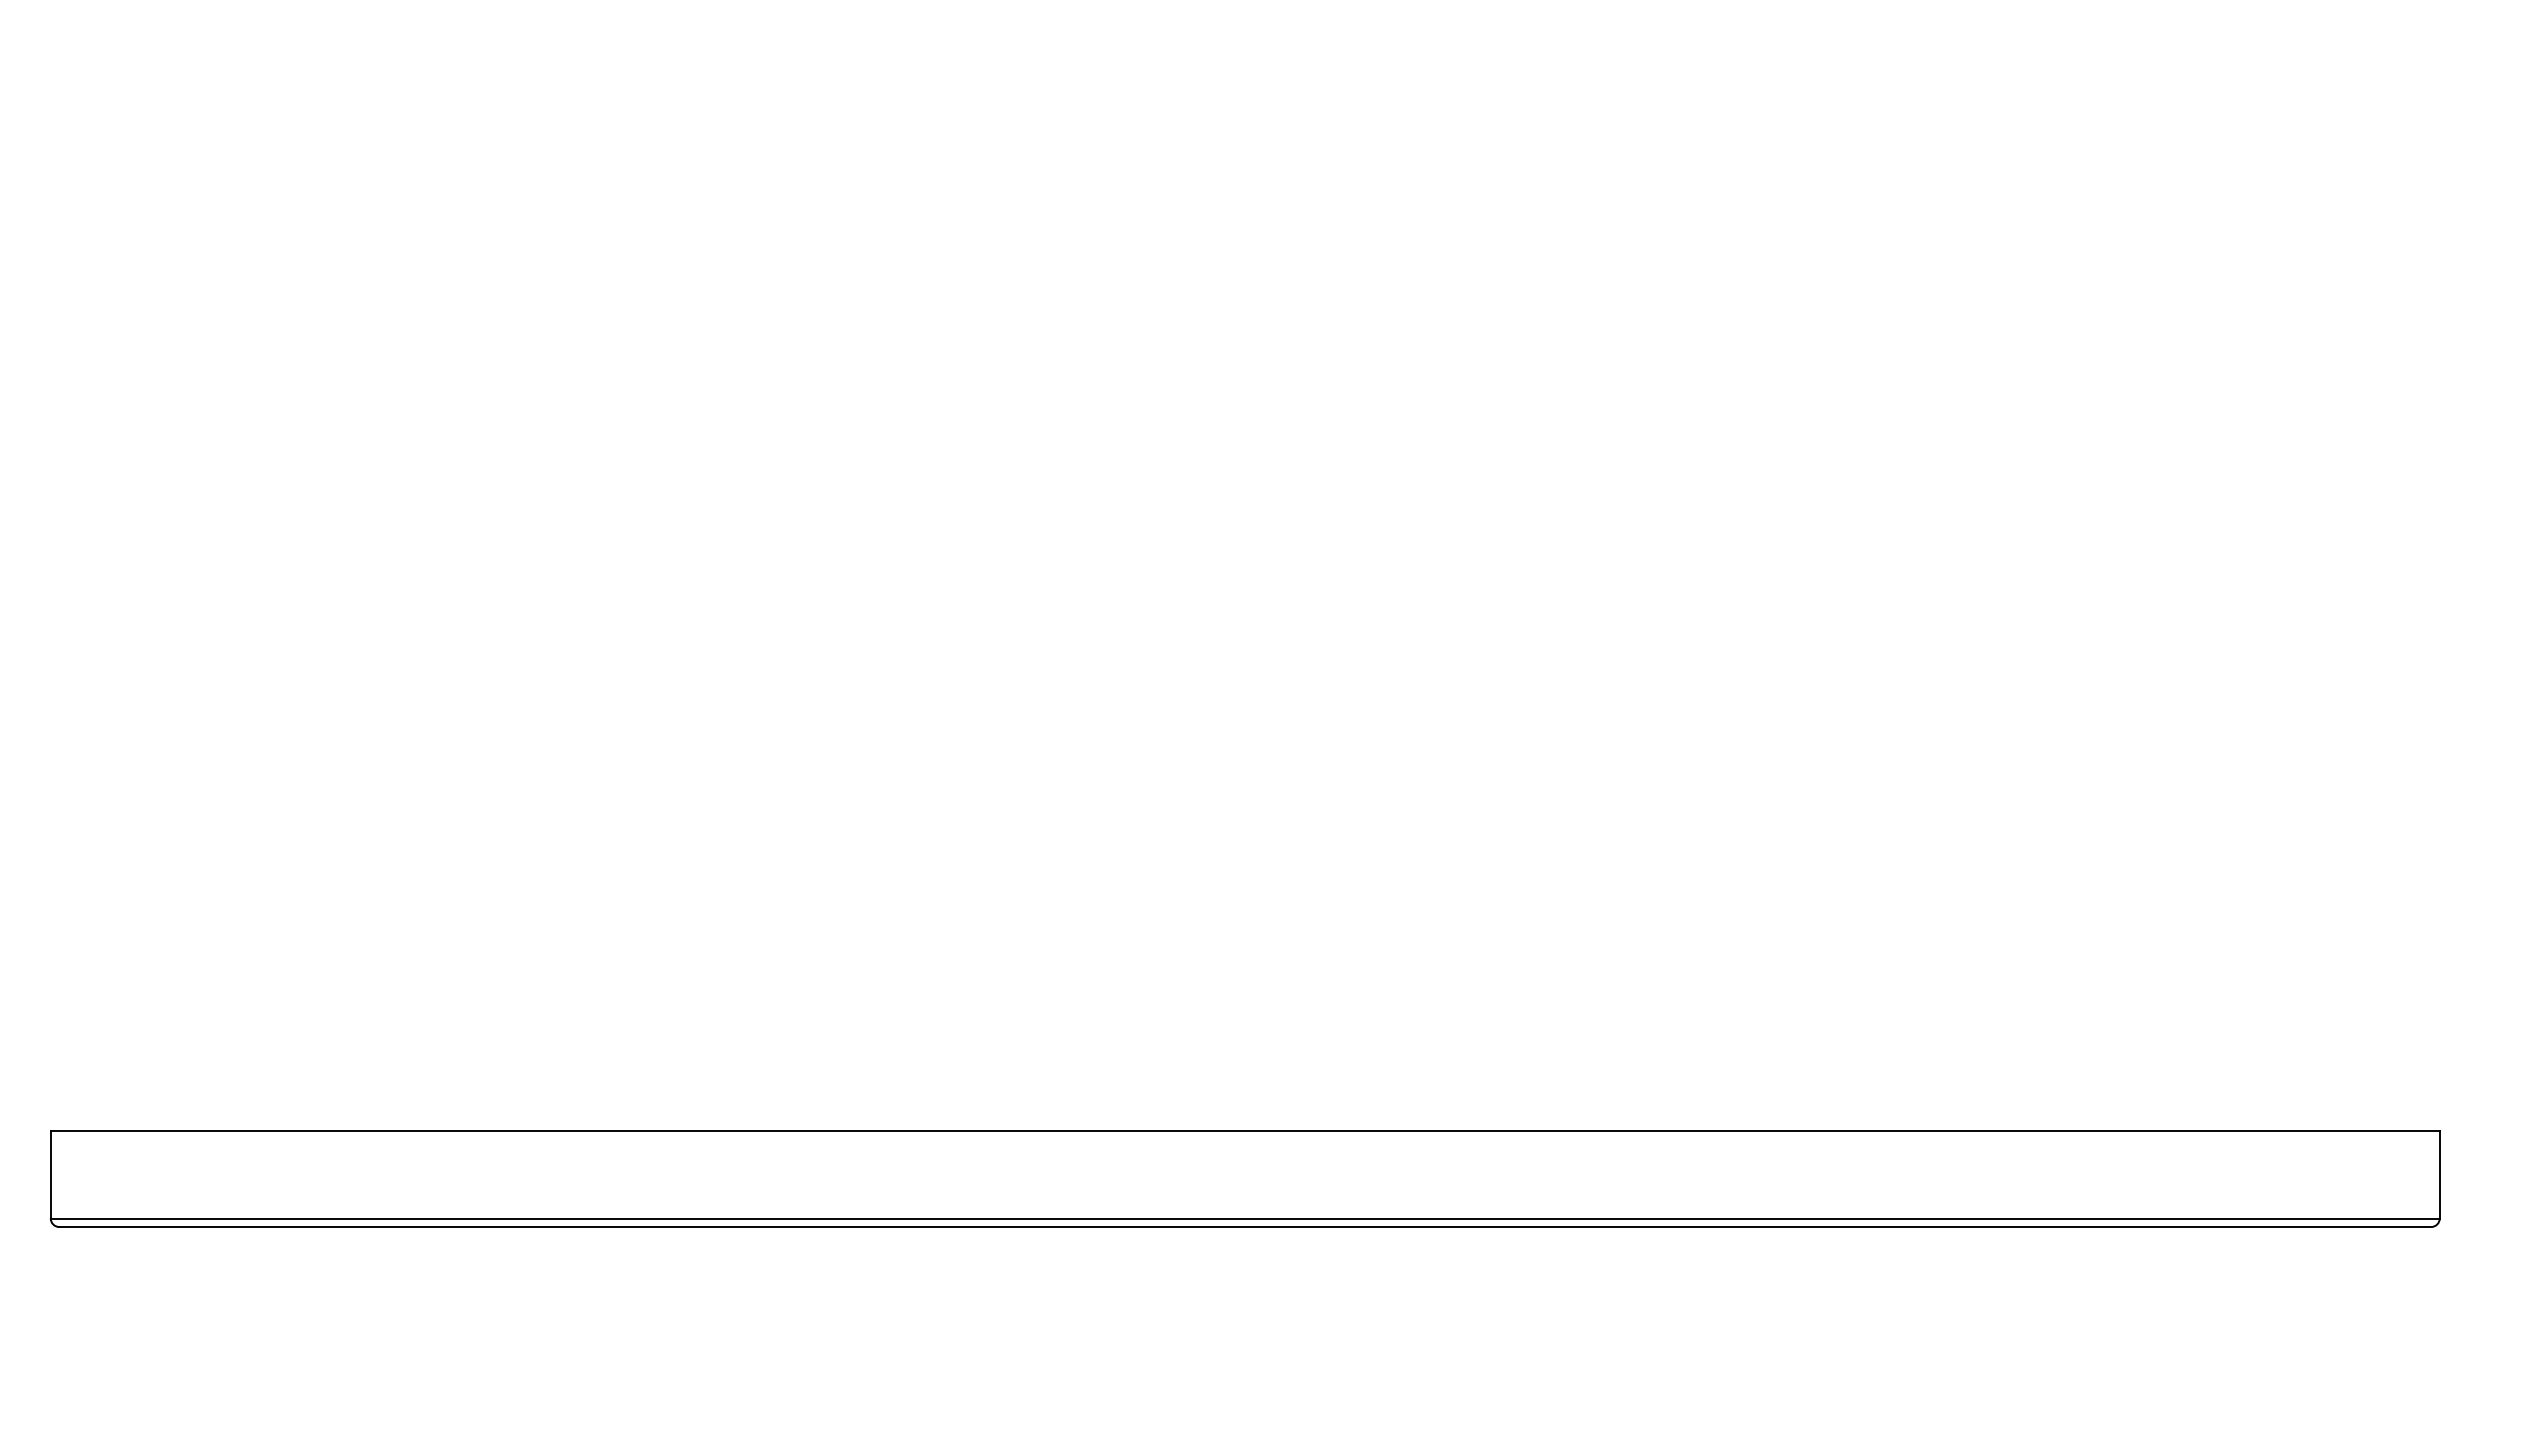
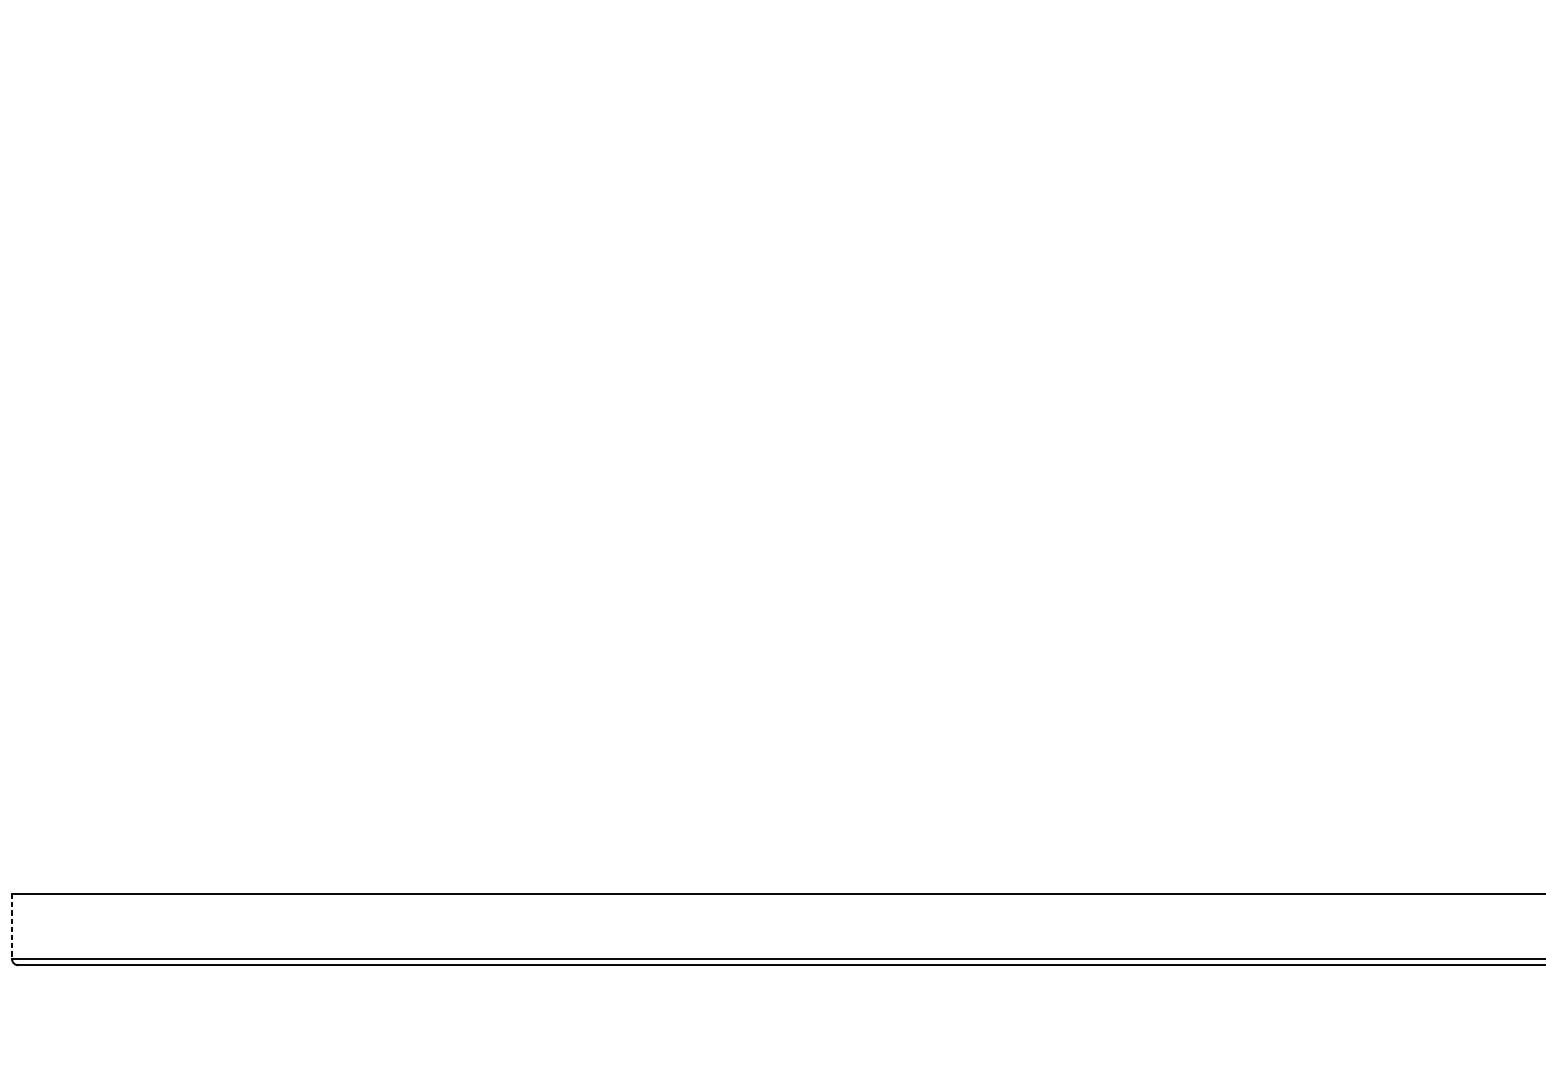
line: (50, 1174) -> (11, 926), solid -> dashed

